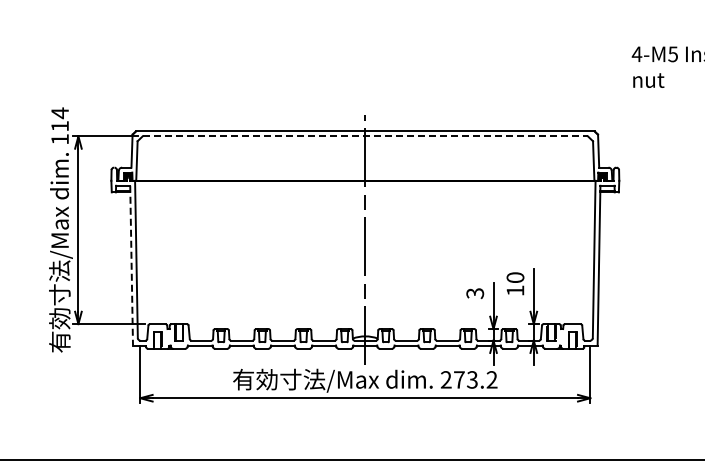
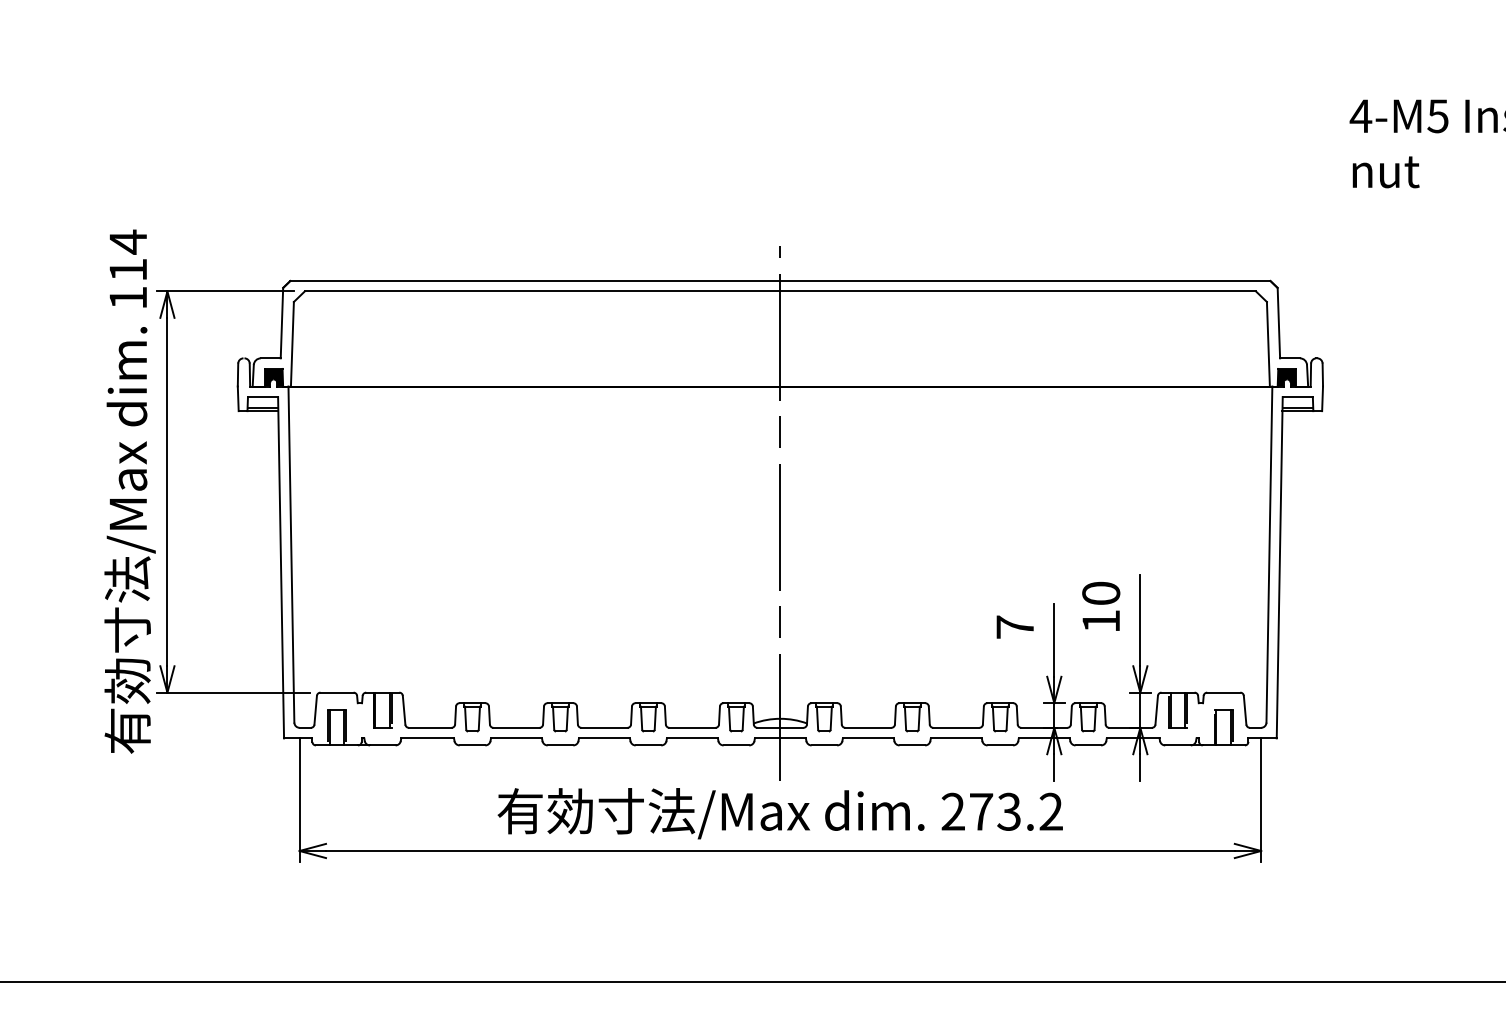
line: (365, 136) -> (780, 291), dashed -> solid
line: (131, 265) -> (280, 567), dashed -> solid
text: (475, 293) -> (1015, 627), 3 -> 7

